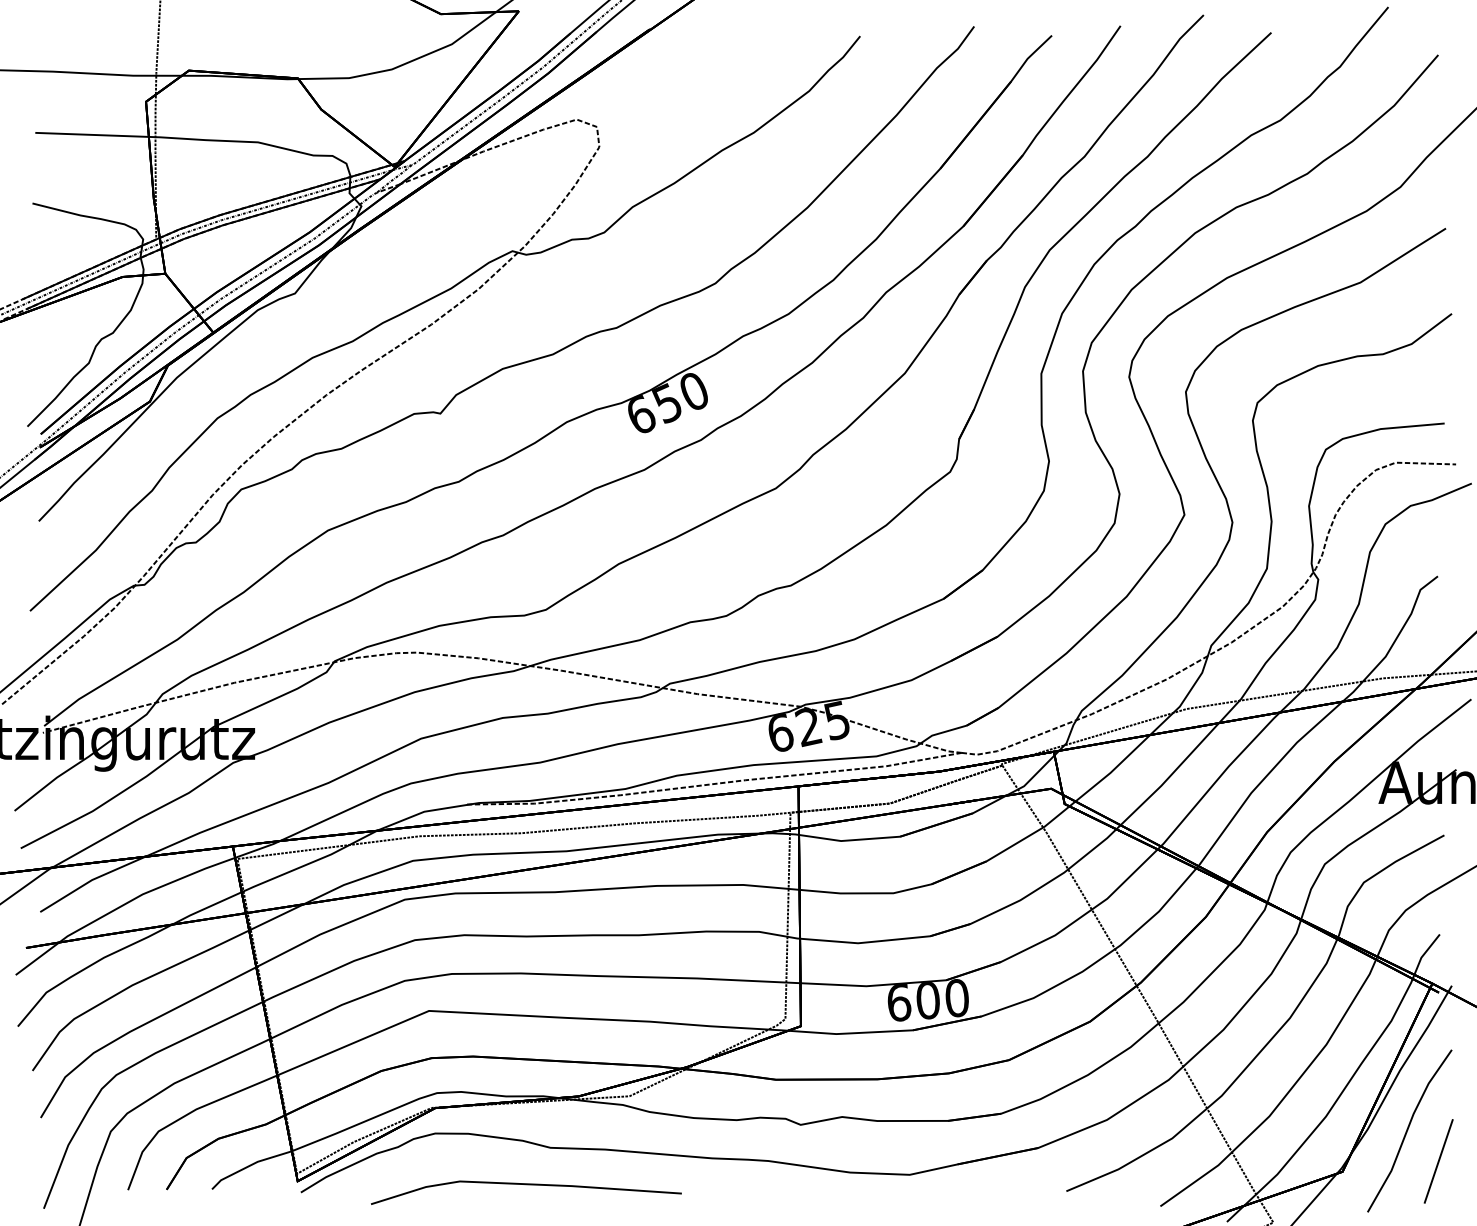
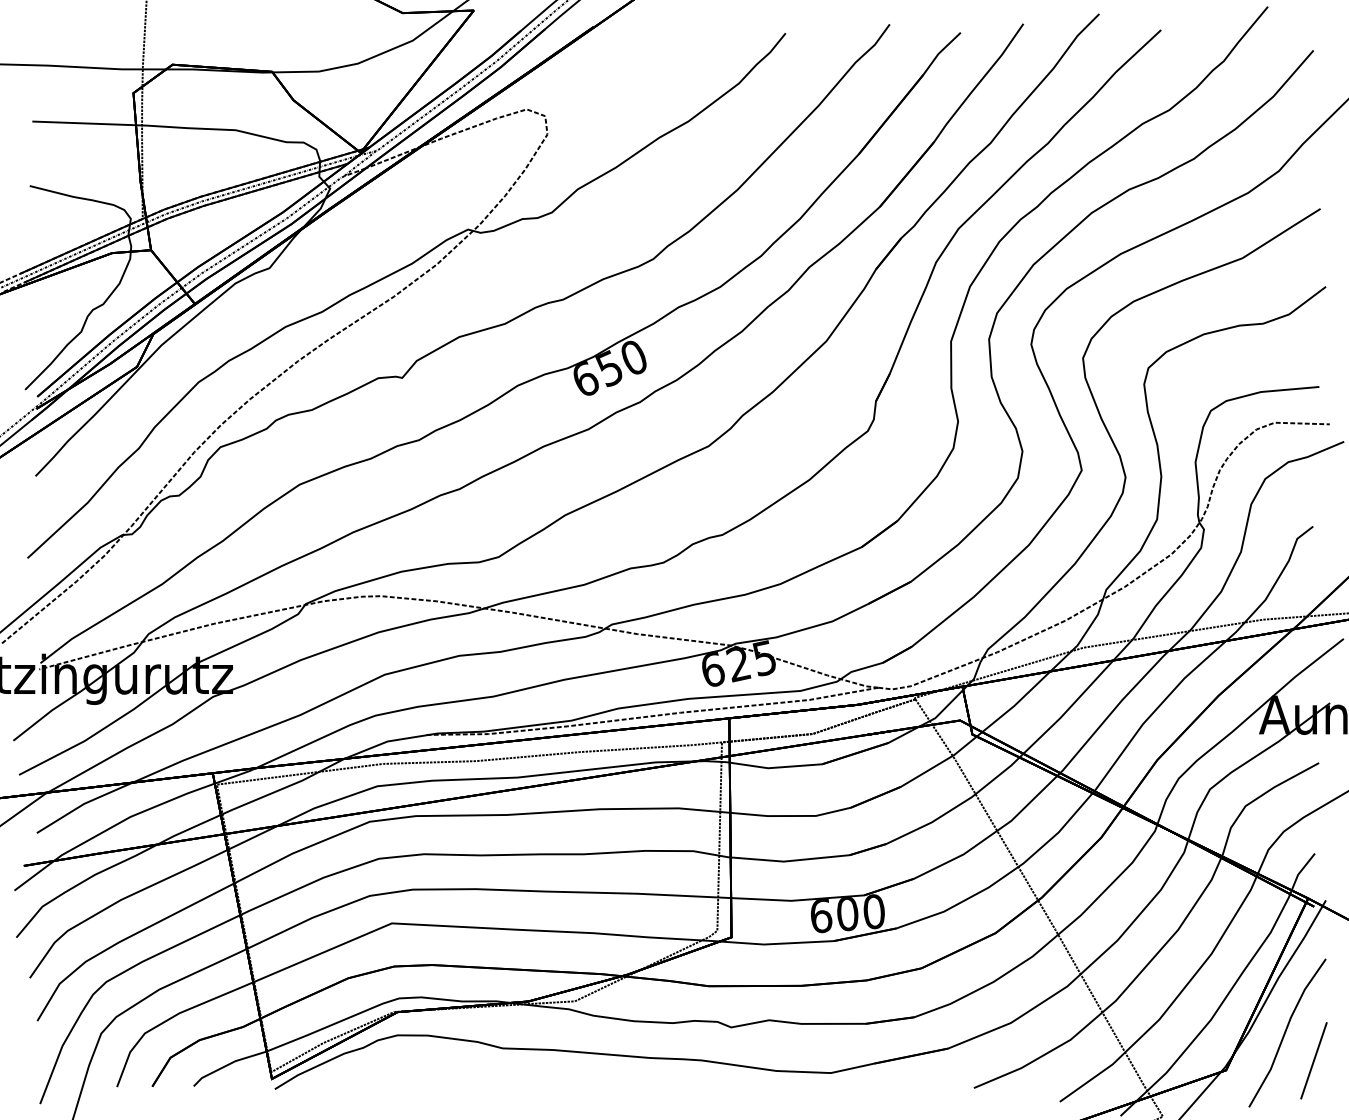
line: (526, 1185) -> (480, 1082), removed

